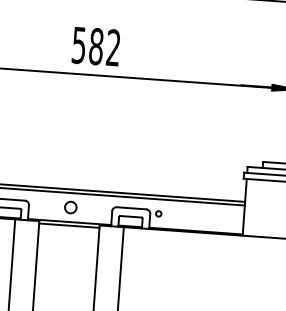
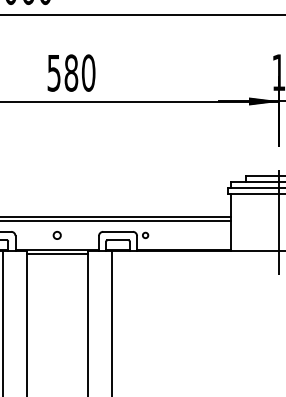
text: (113, 47) -> (88, 72), 582 -> 580
circle: (69, 207) -> (56, 235), size x0.62

